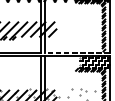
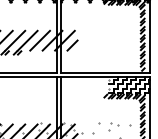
line: (76, 52) -> (105, 72), dashed -> solid

